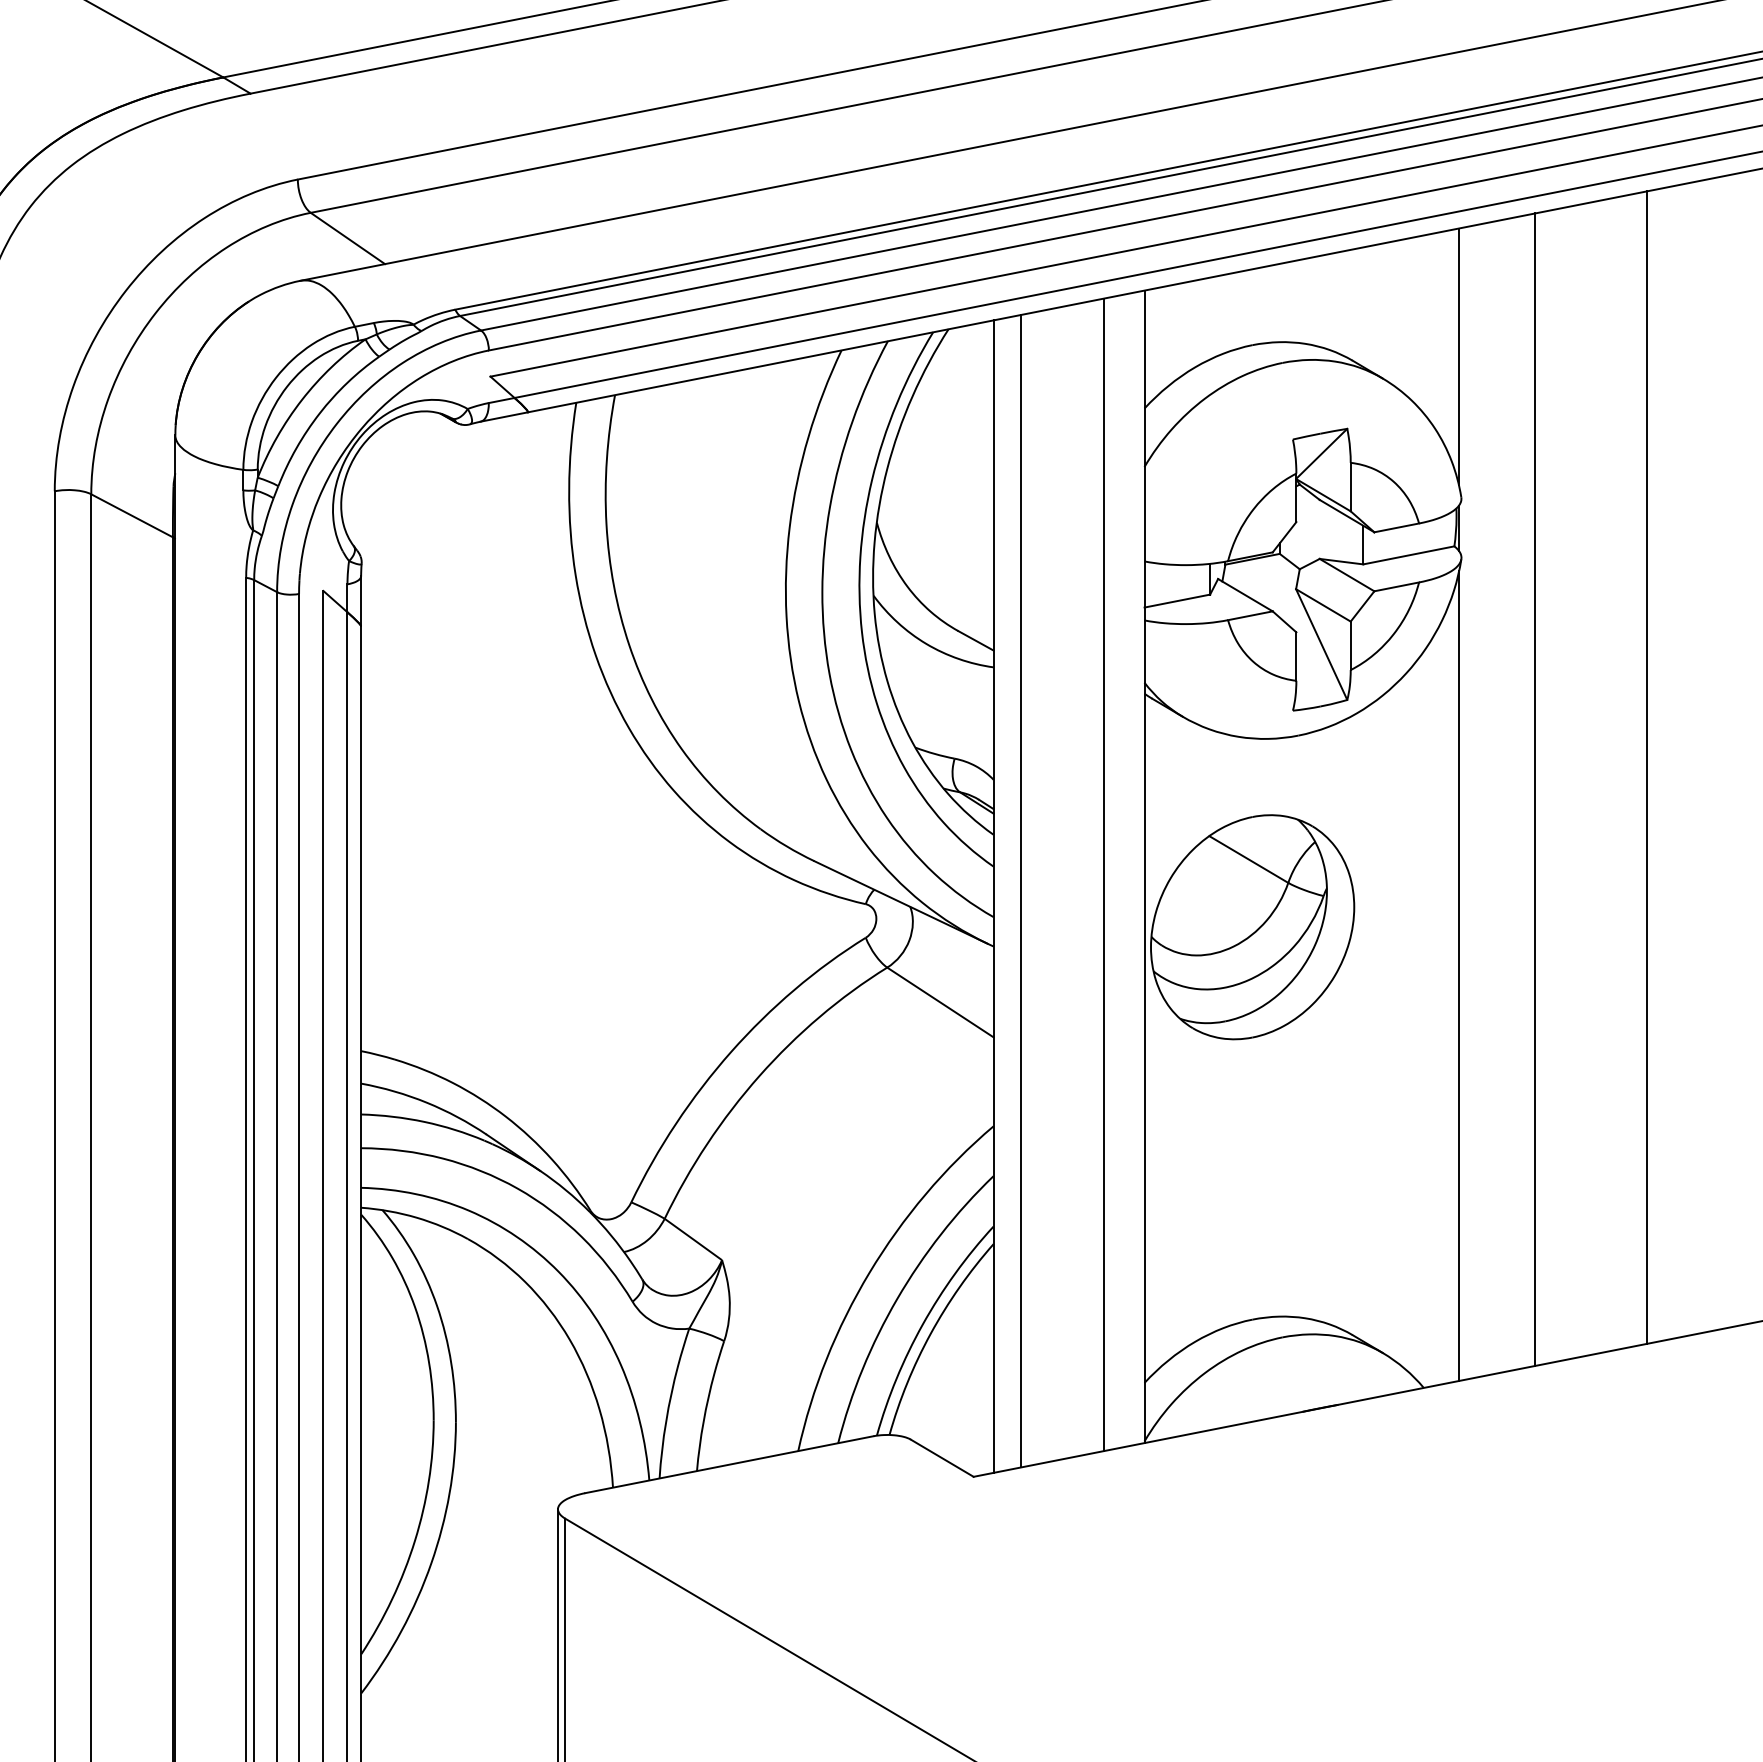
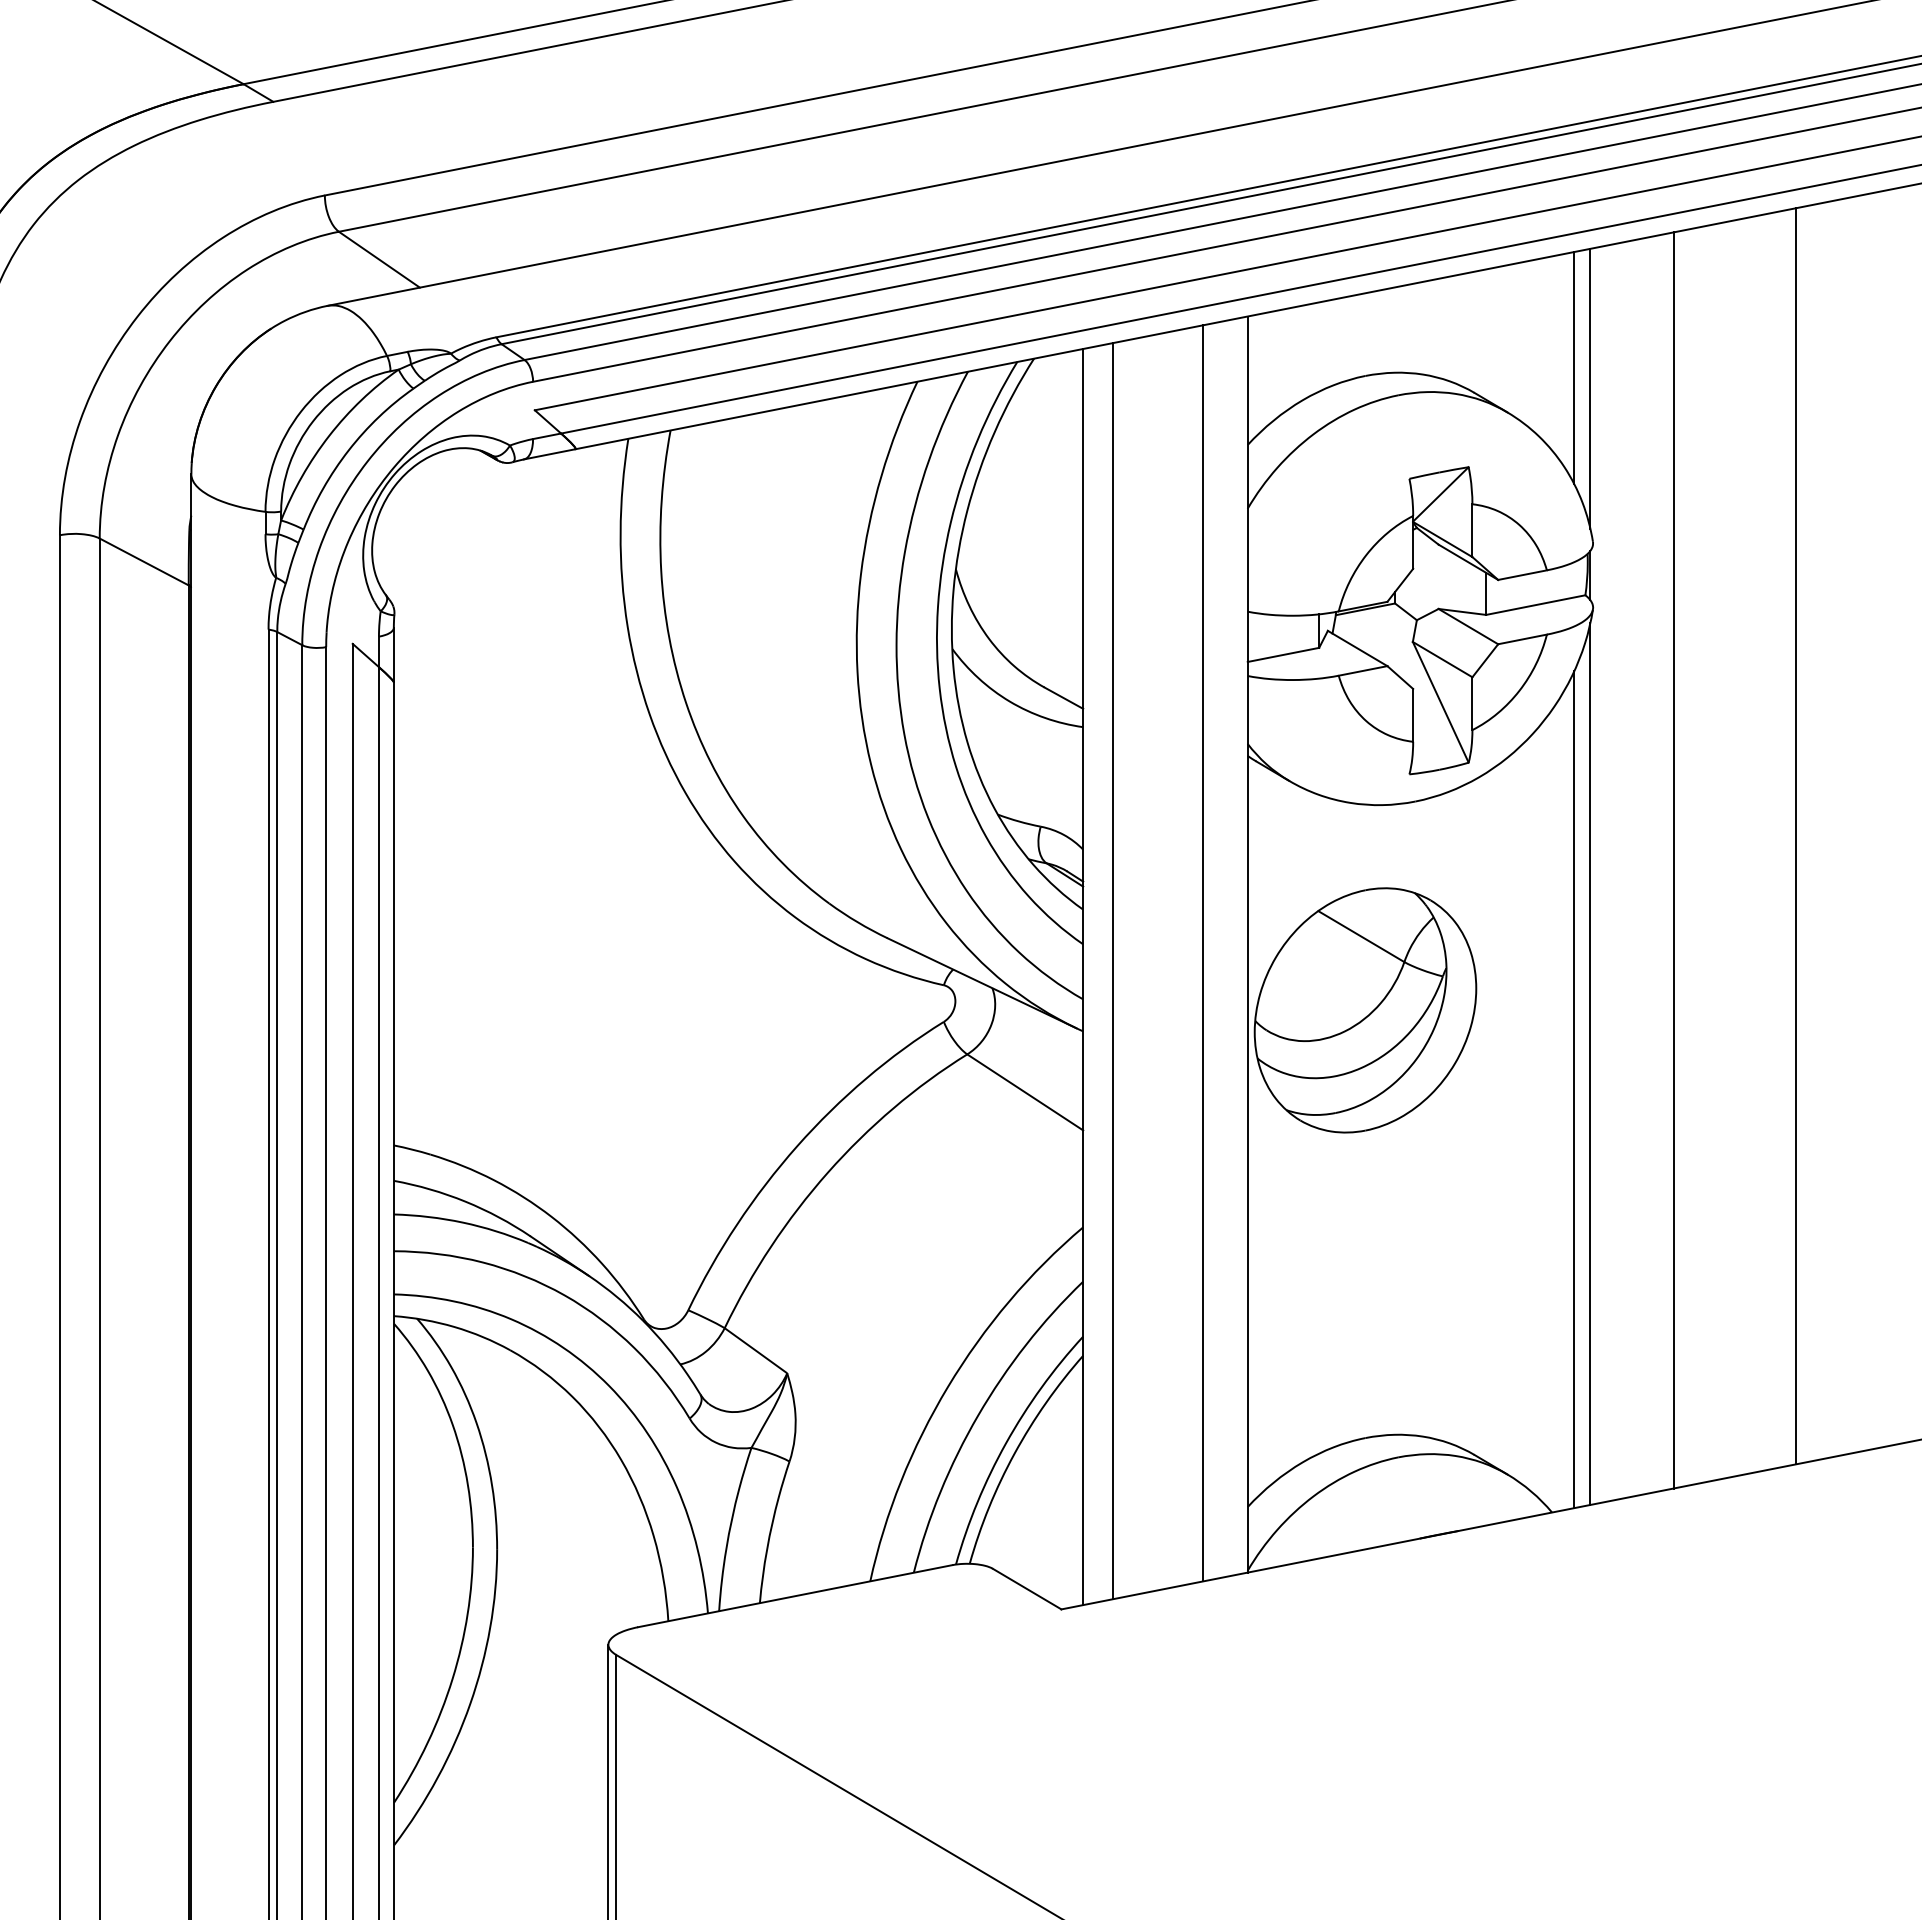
line: (1444, 338) -> (1574, 368), added
line: (1444, 999) -> (1574, 1089), added

